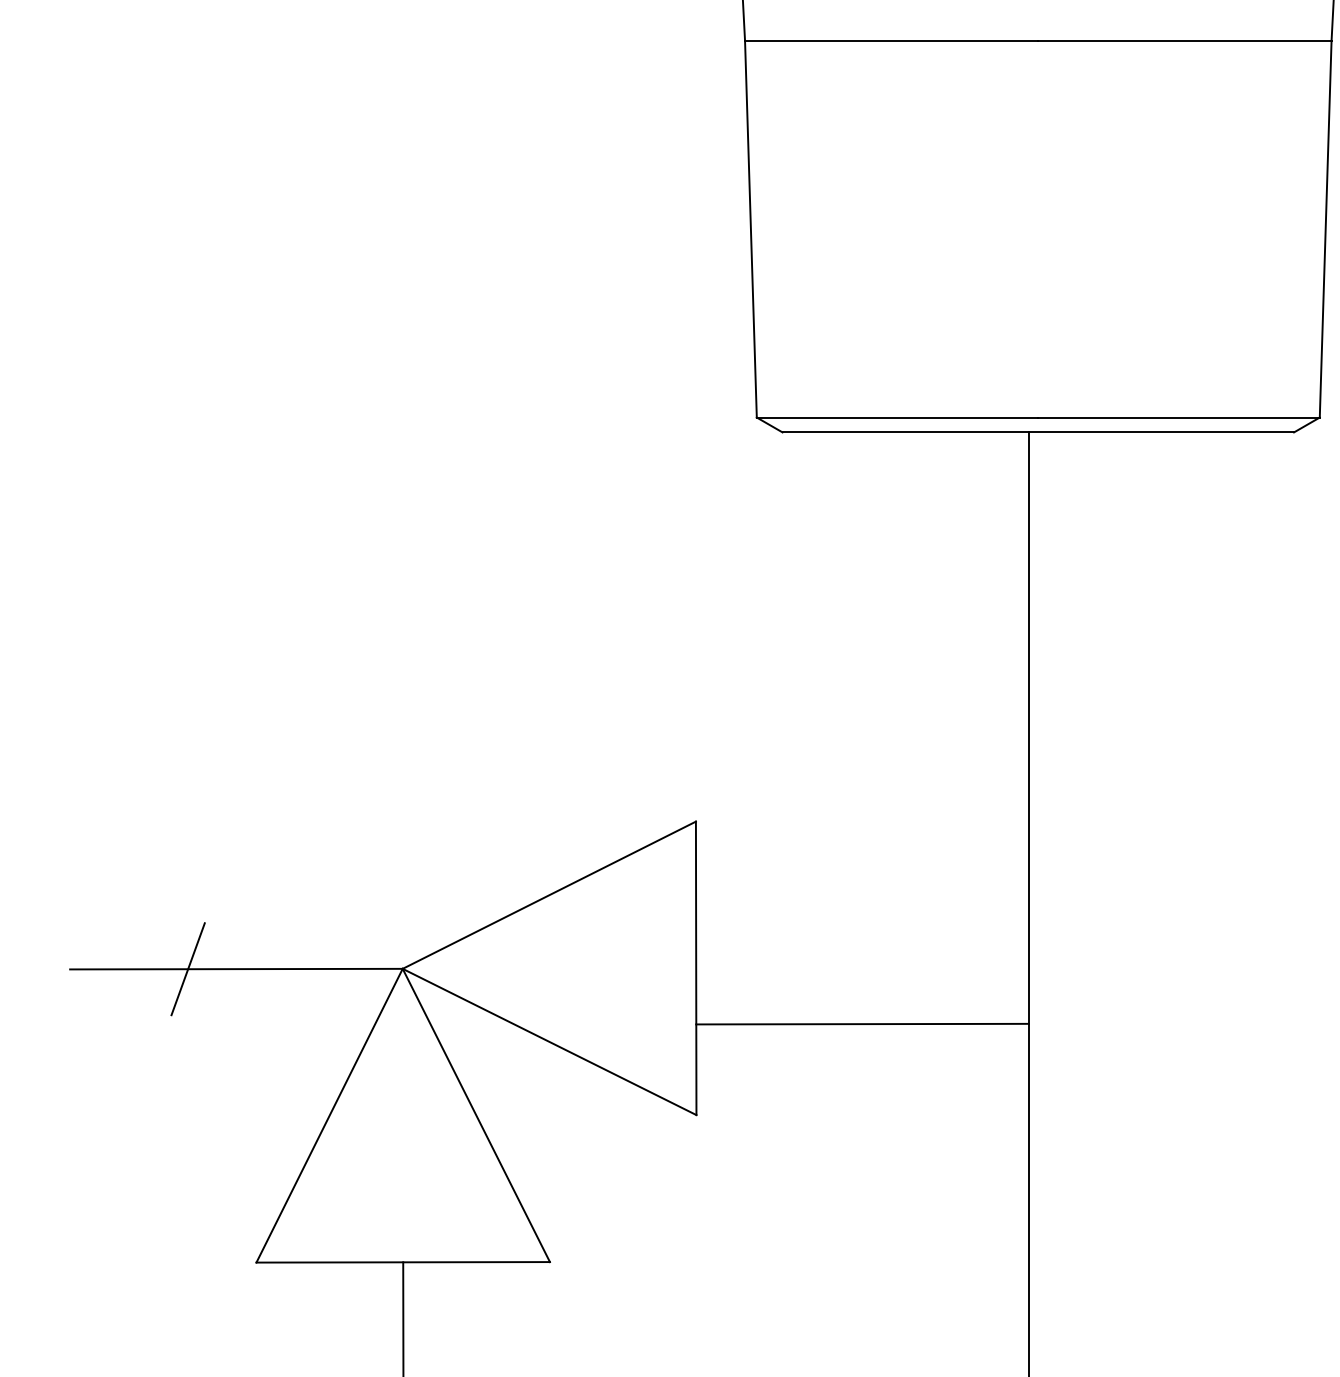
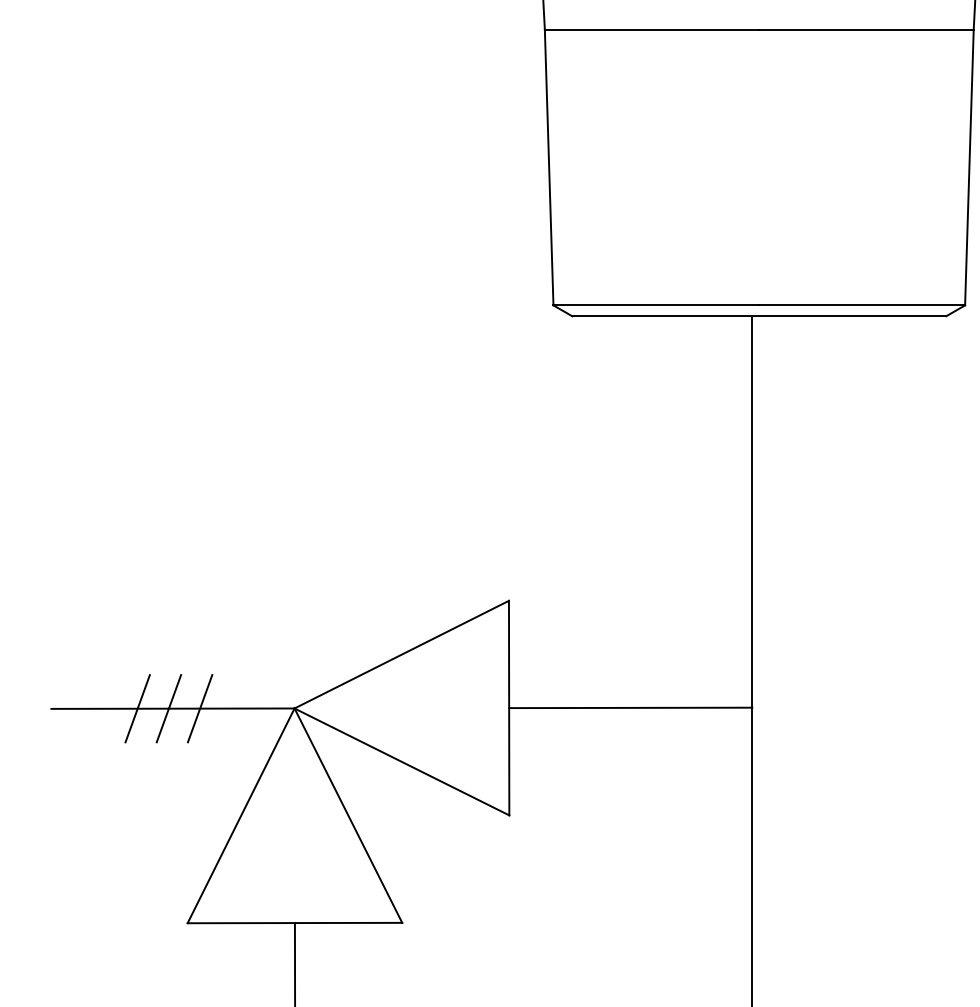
line: (230, 968) -> (168, 708), added
line: (272, 968) -> (199, 708), added
line: (862, 1023) -> (630, 707), moved

